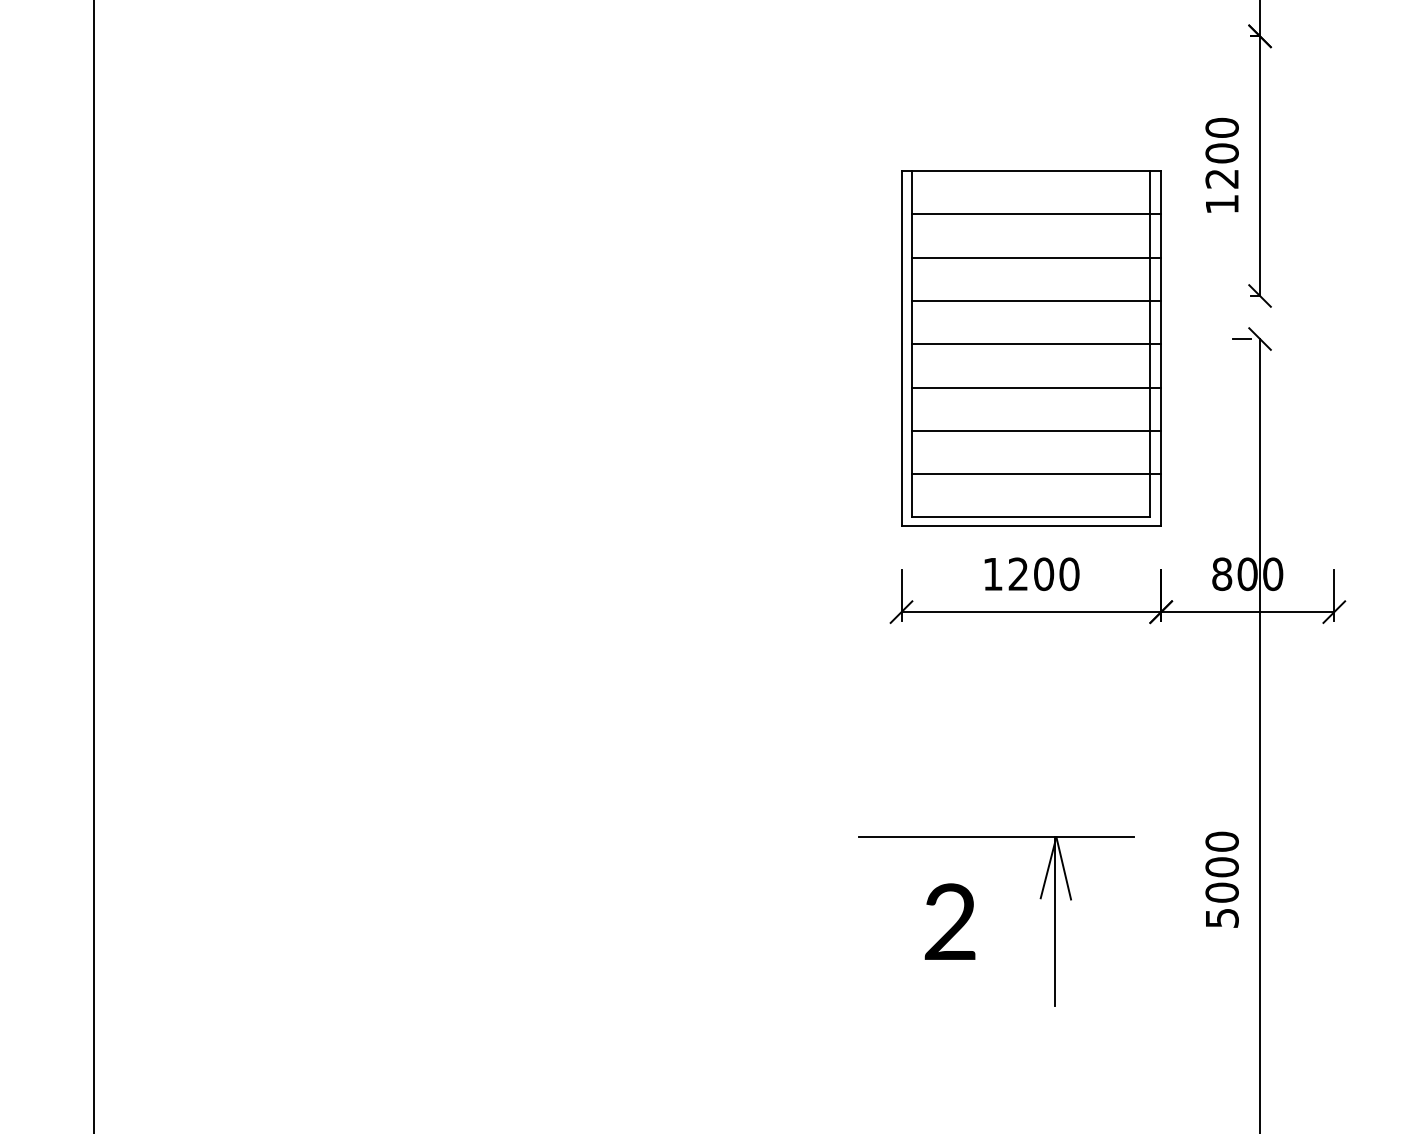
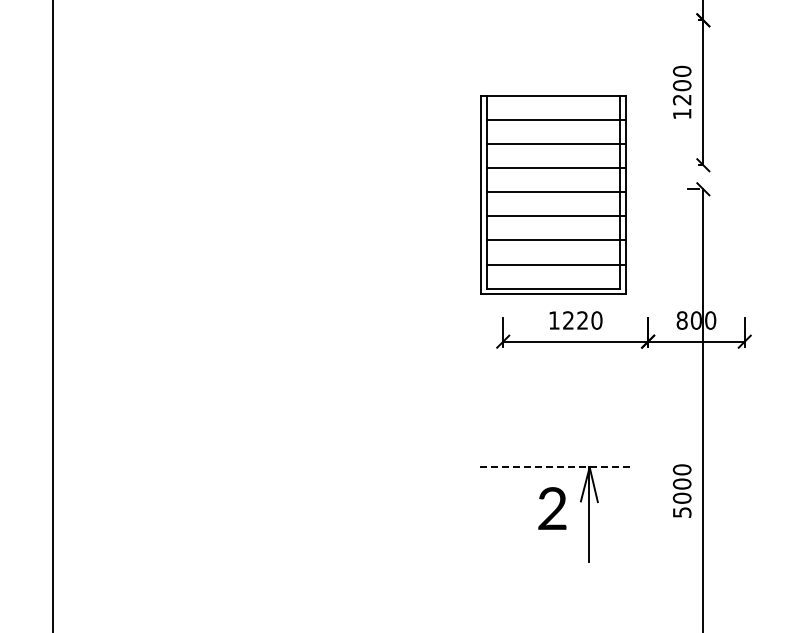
part: (1031, 348) -> (553, 194), moved
text: (1043, 574) -> (582, 320), 1200 -> 1220
line: (996, 837) -> (556, 467), solid -> dashed
text: (950, 921) -> (552, 508), moved

